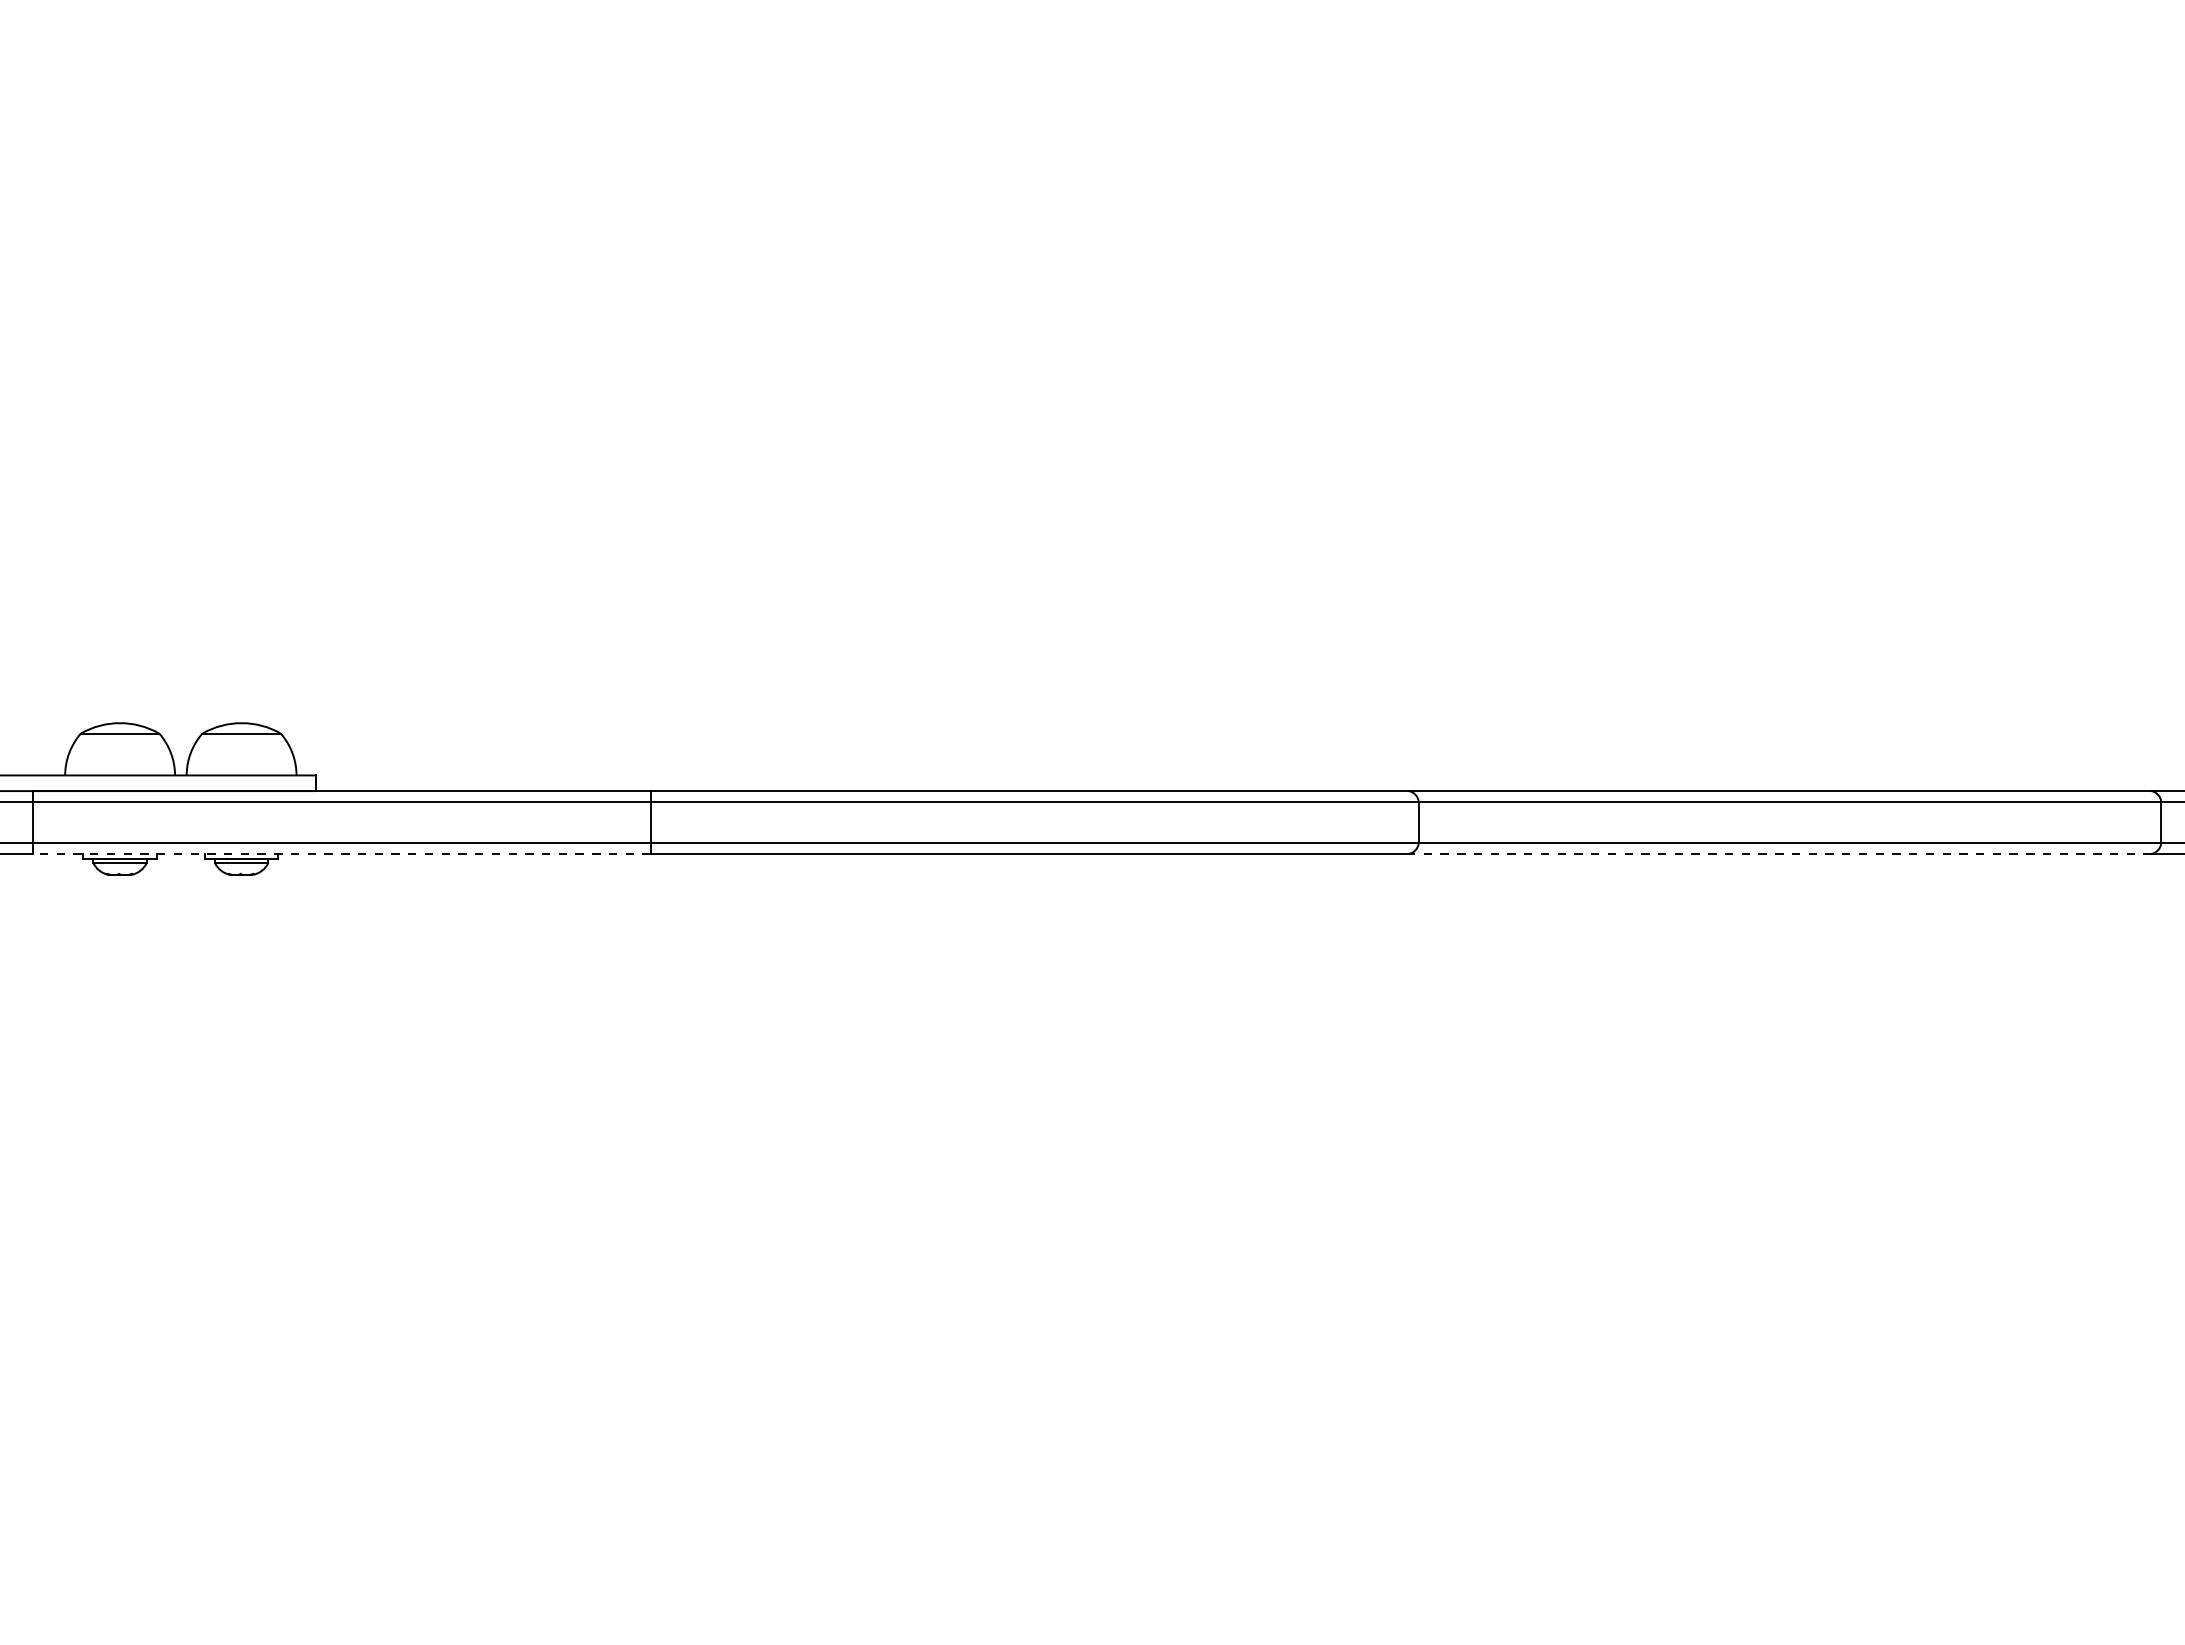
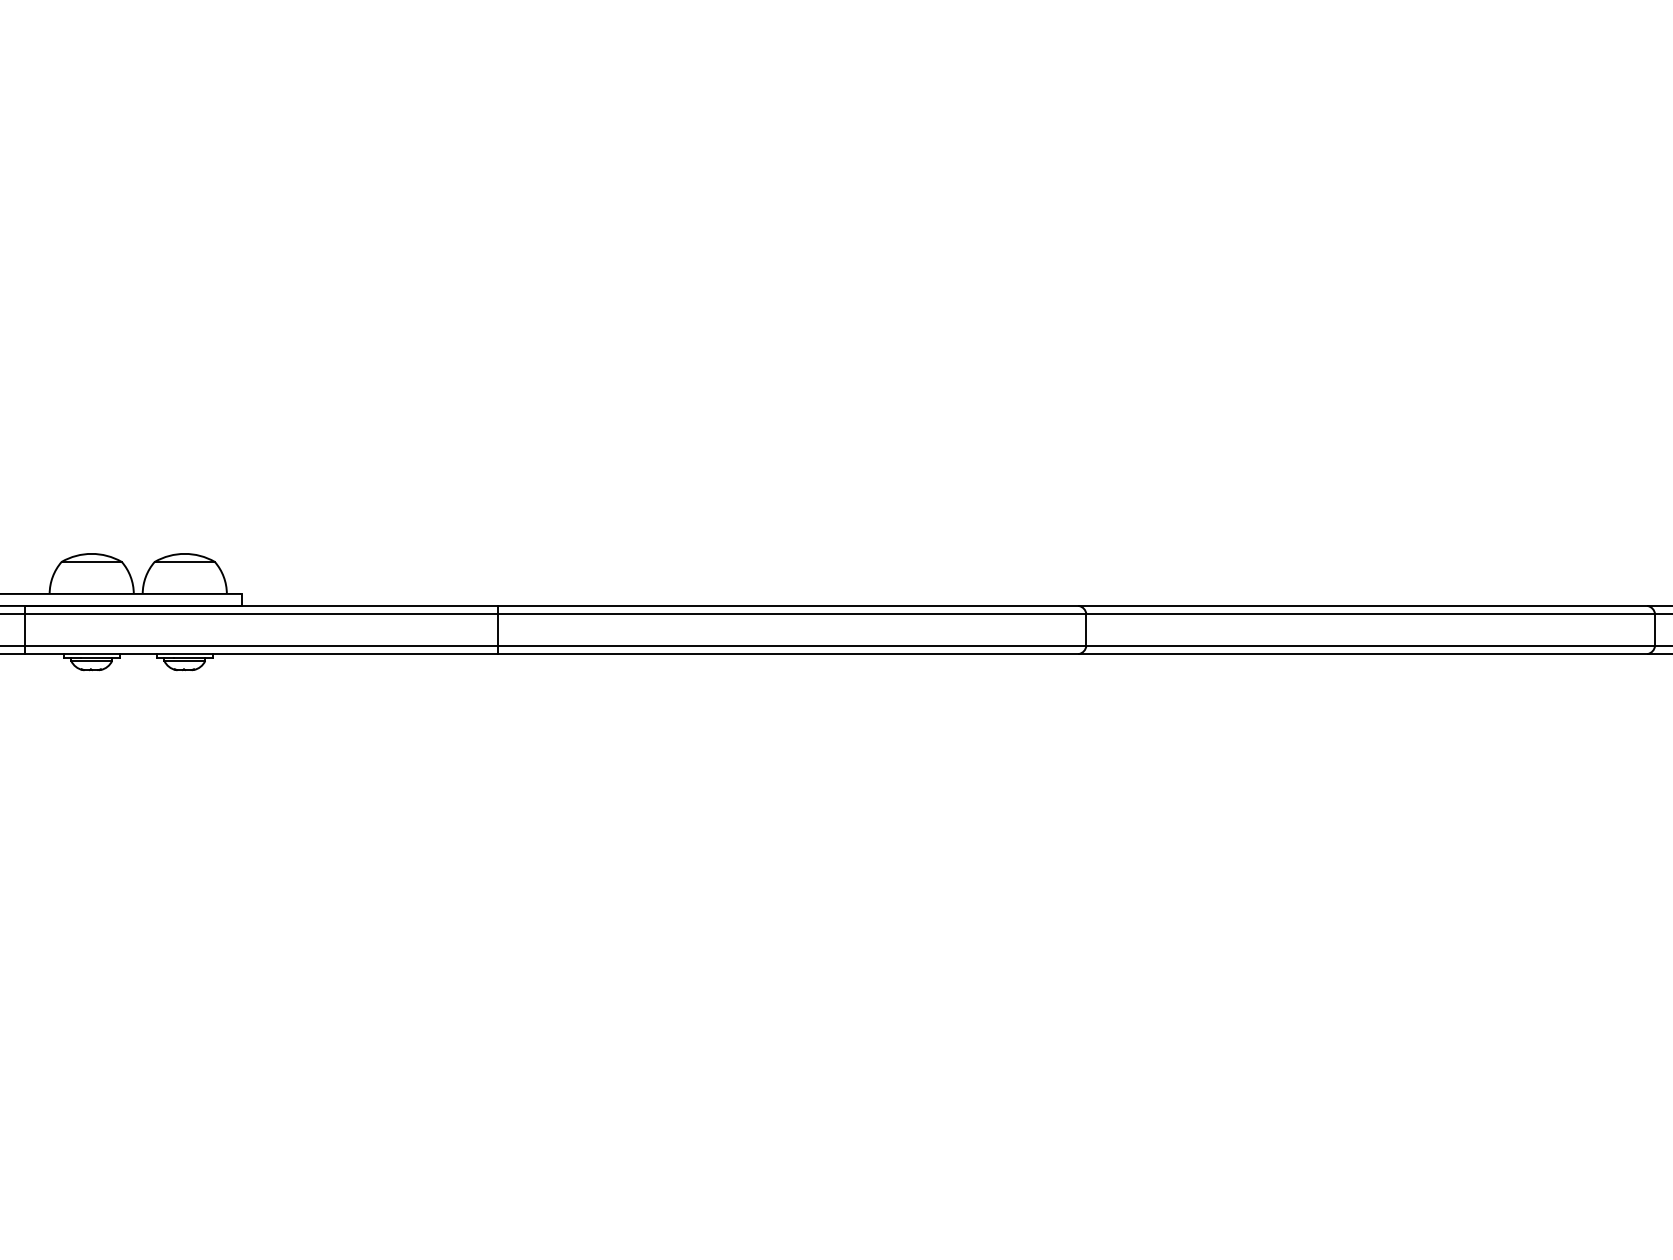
line: (341, 853) -> (261, 653), dashed -> solid
line: (1779, 853) -> (1362, 653), dashed -> solid

